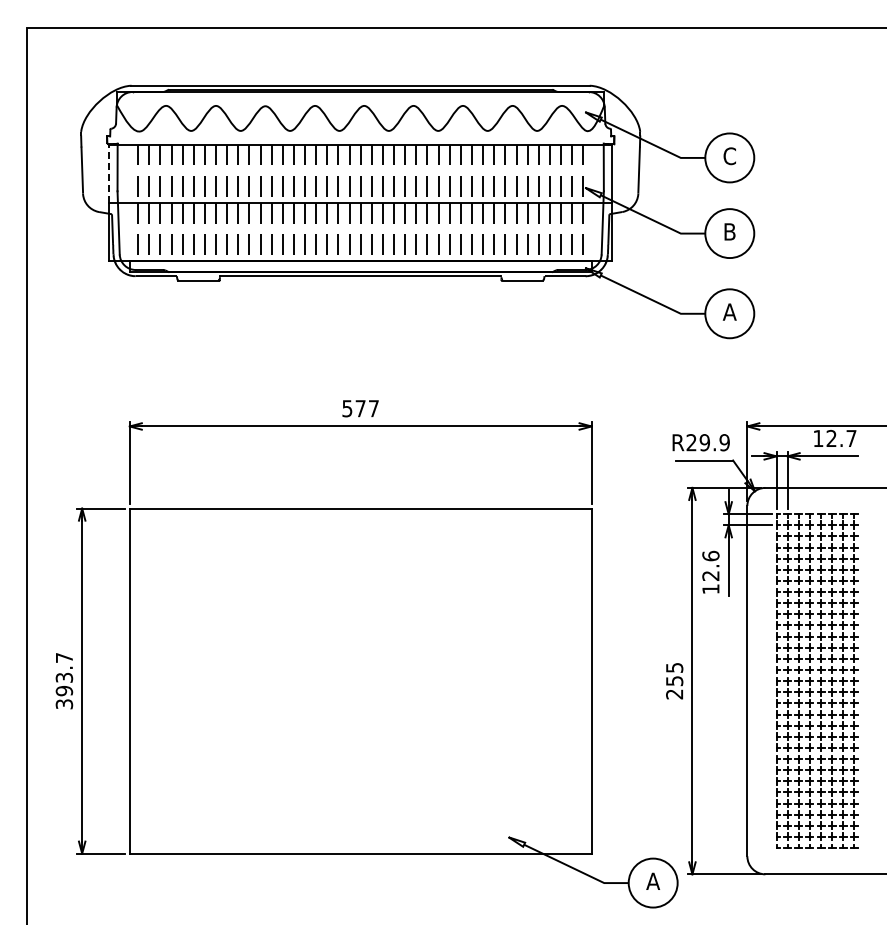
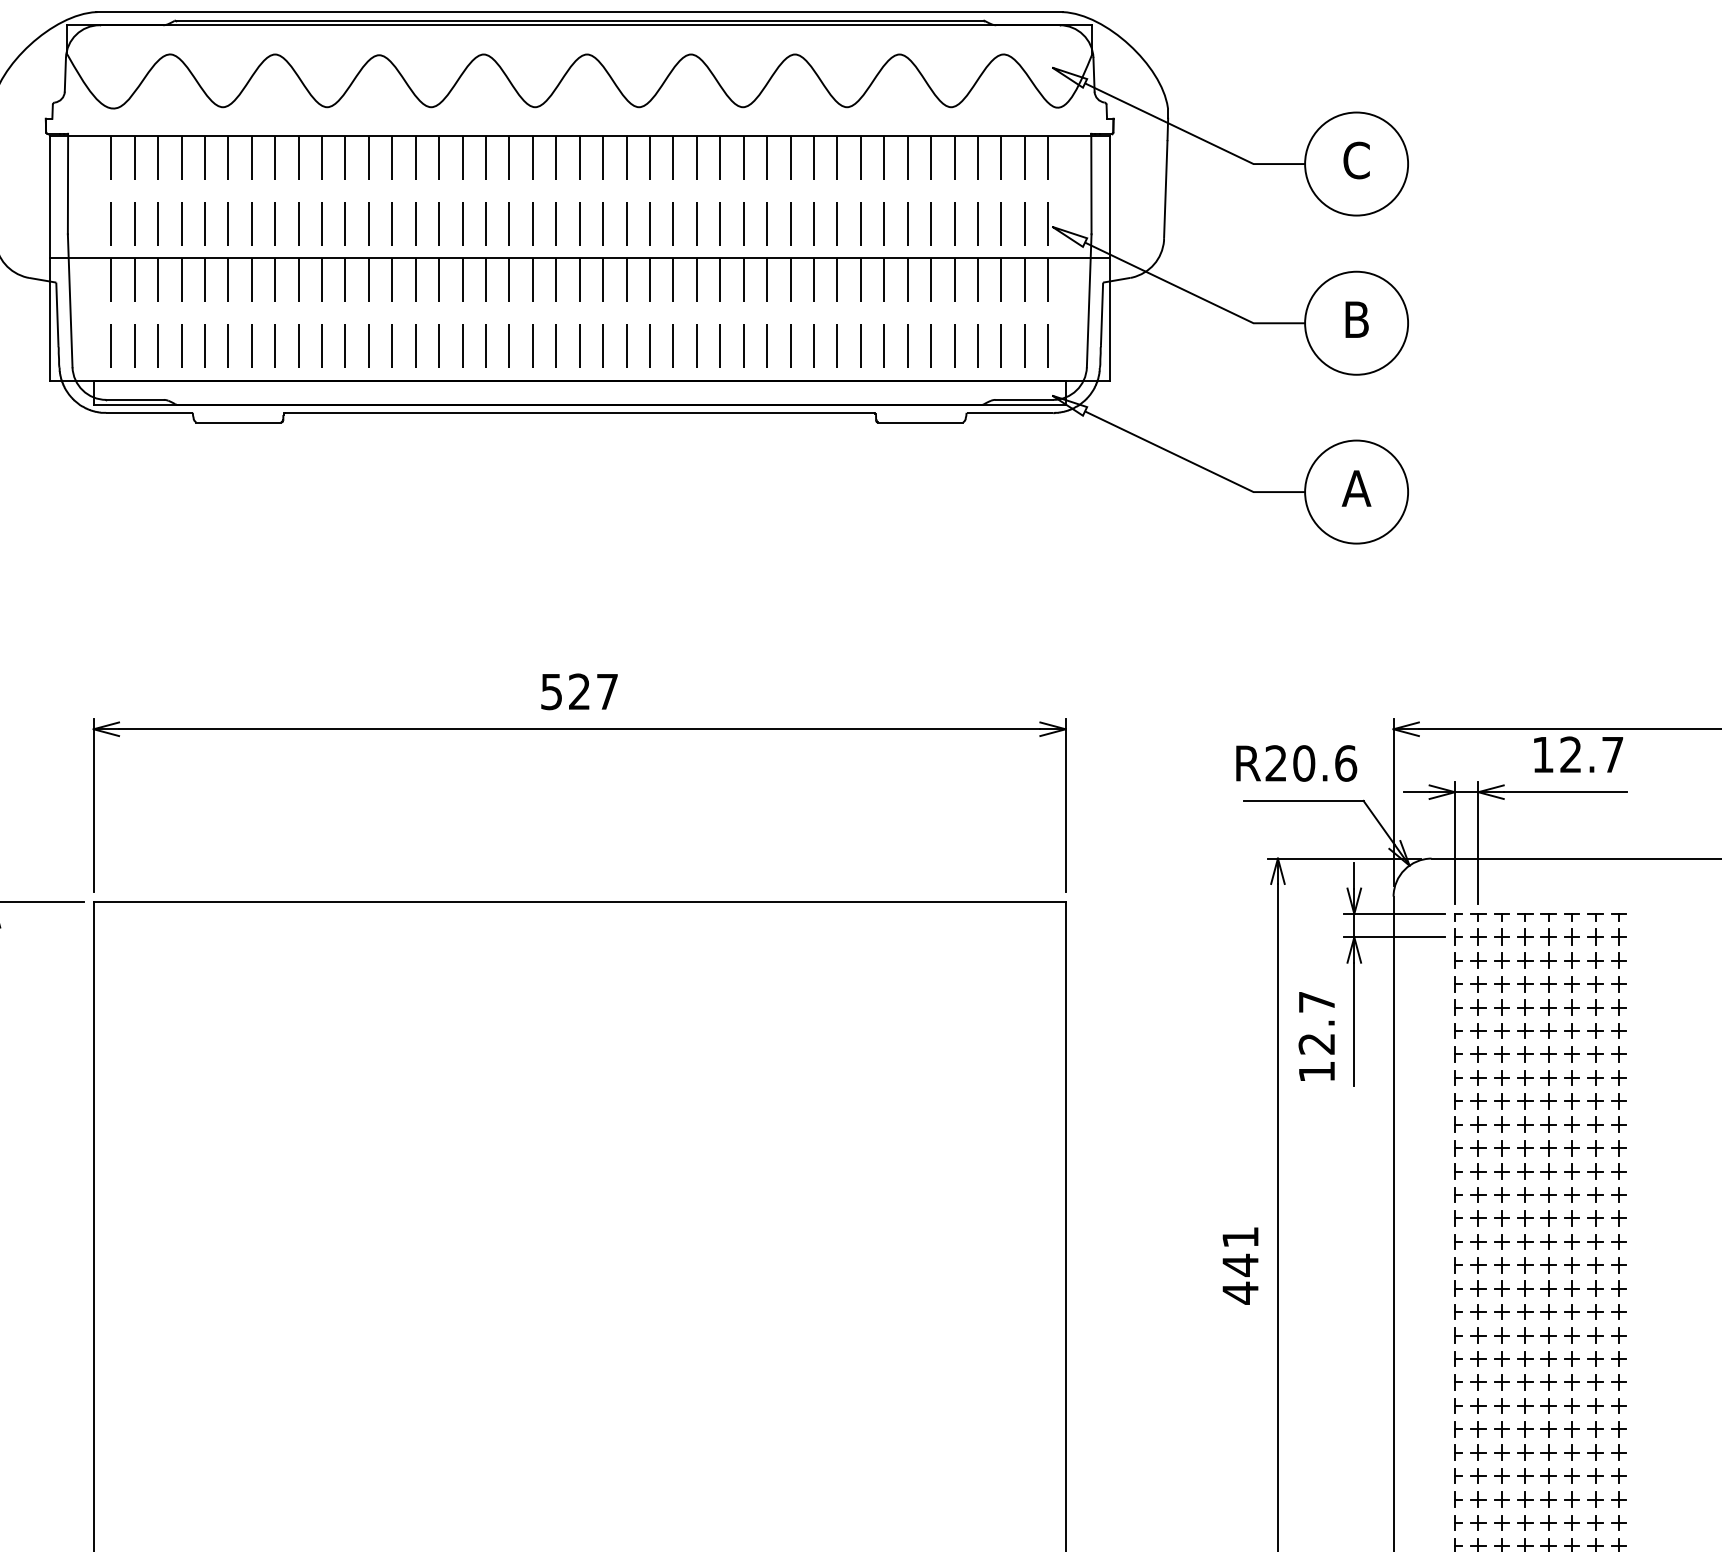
line: (108, 173) -> (48, 196), dashed -> solid
text: (360, 408) -> (579, 691), 577 -> 527
text: (714, 442) -> (1324, 763), R29.9 -> R20.6
text: (710, 555) -> (1315, 1000), 12.6 -> 12.7
text: (674, 681) -> (1240, 1266), 255 -> 441

